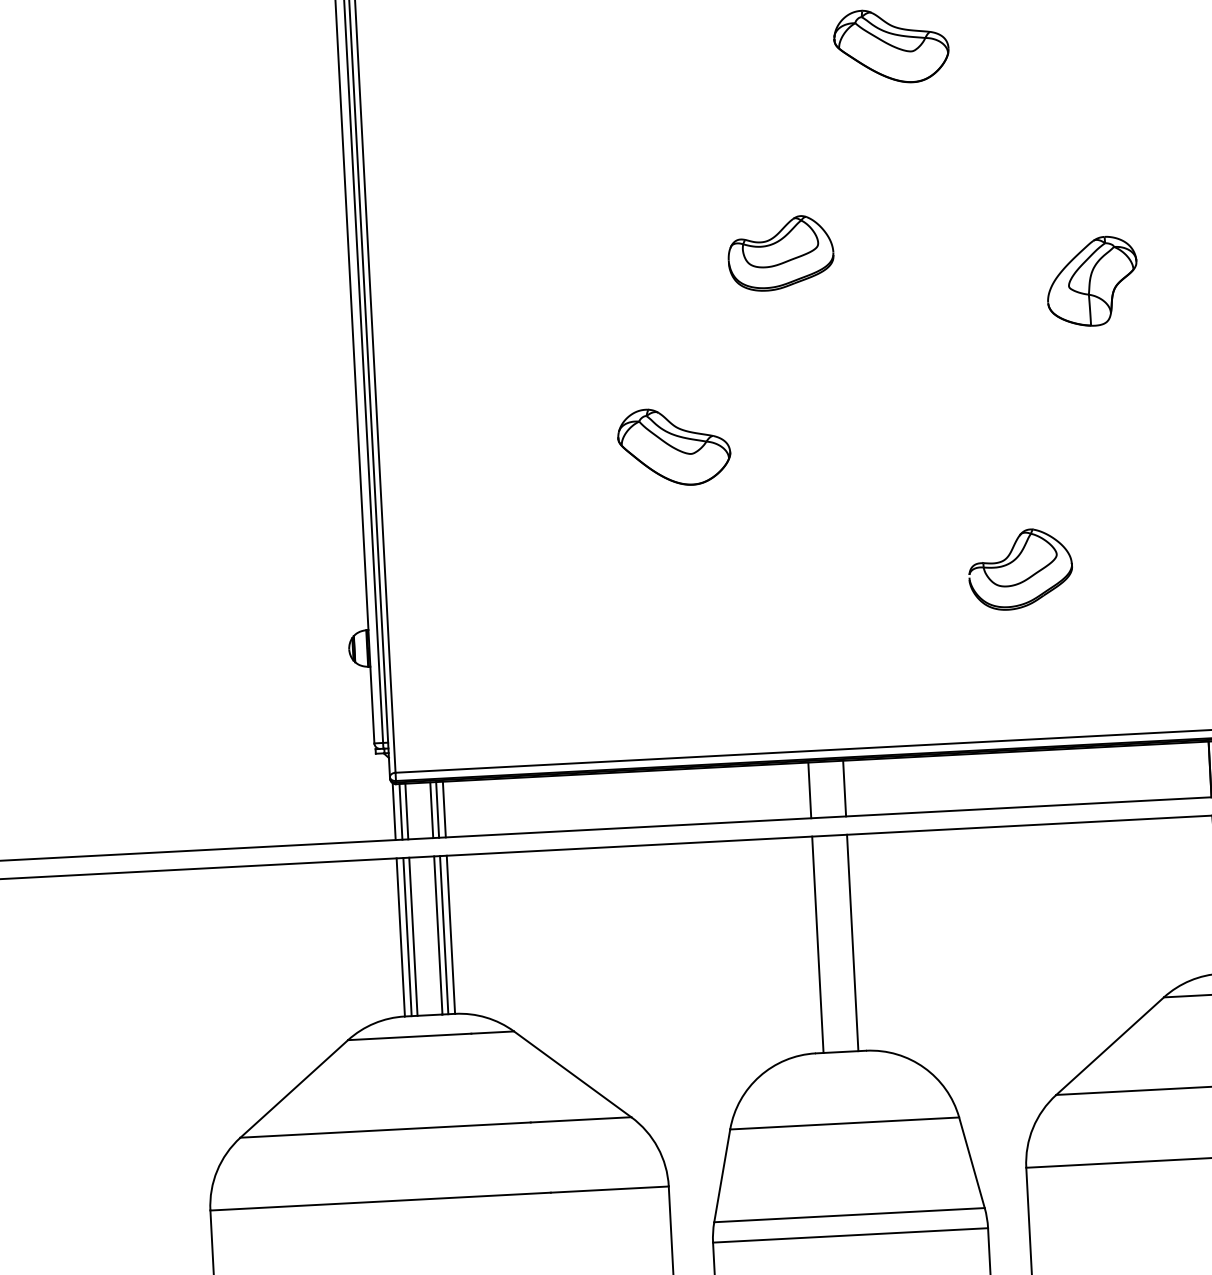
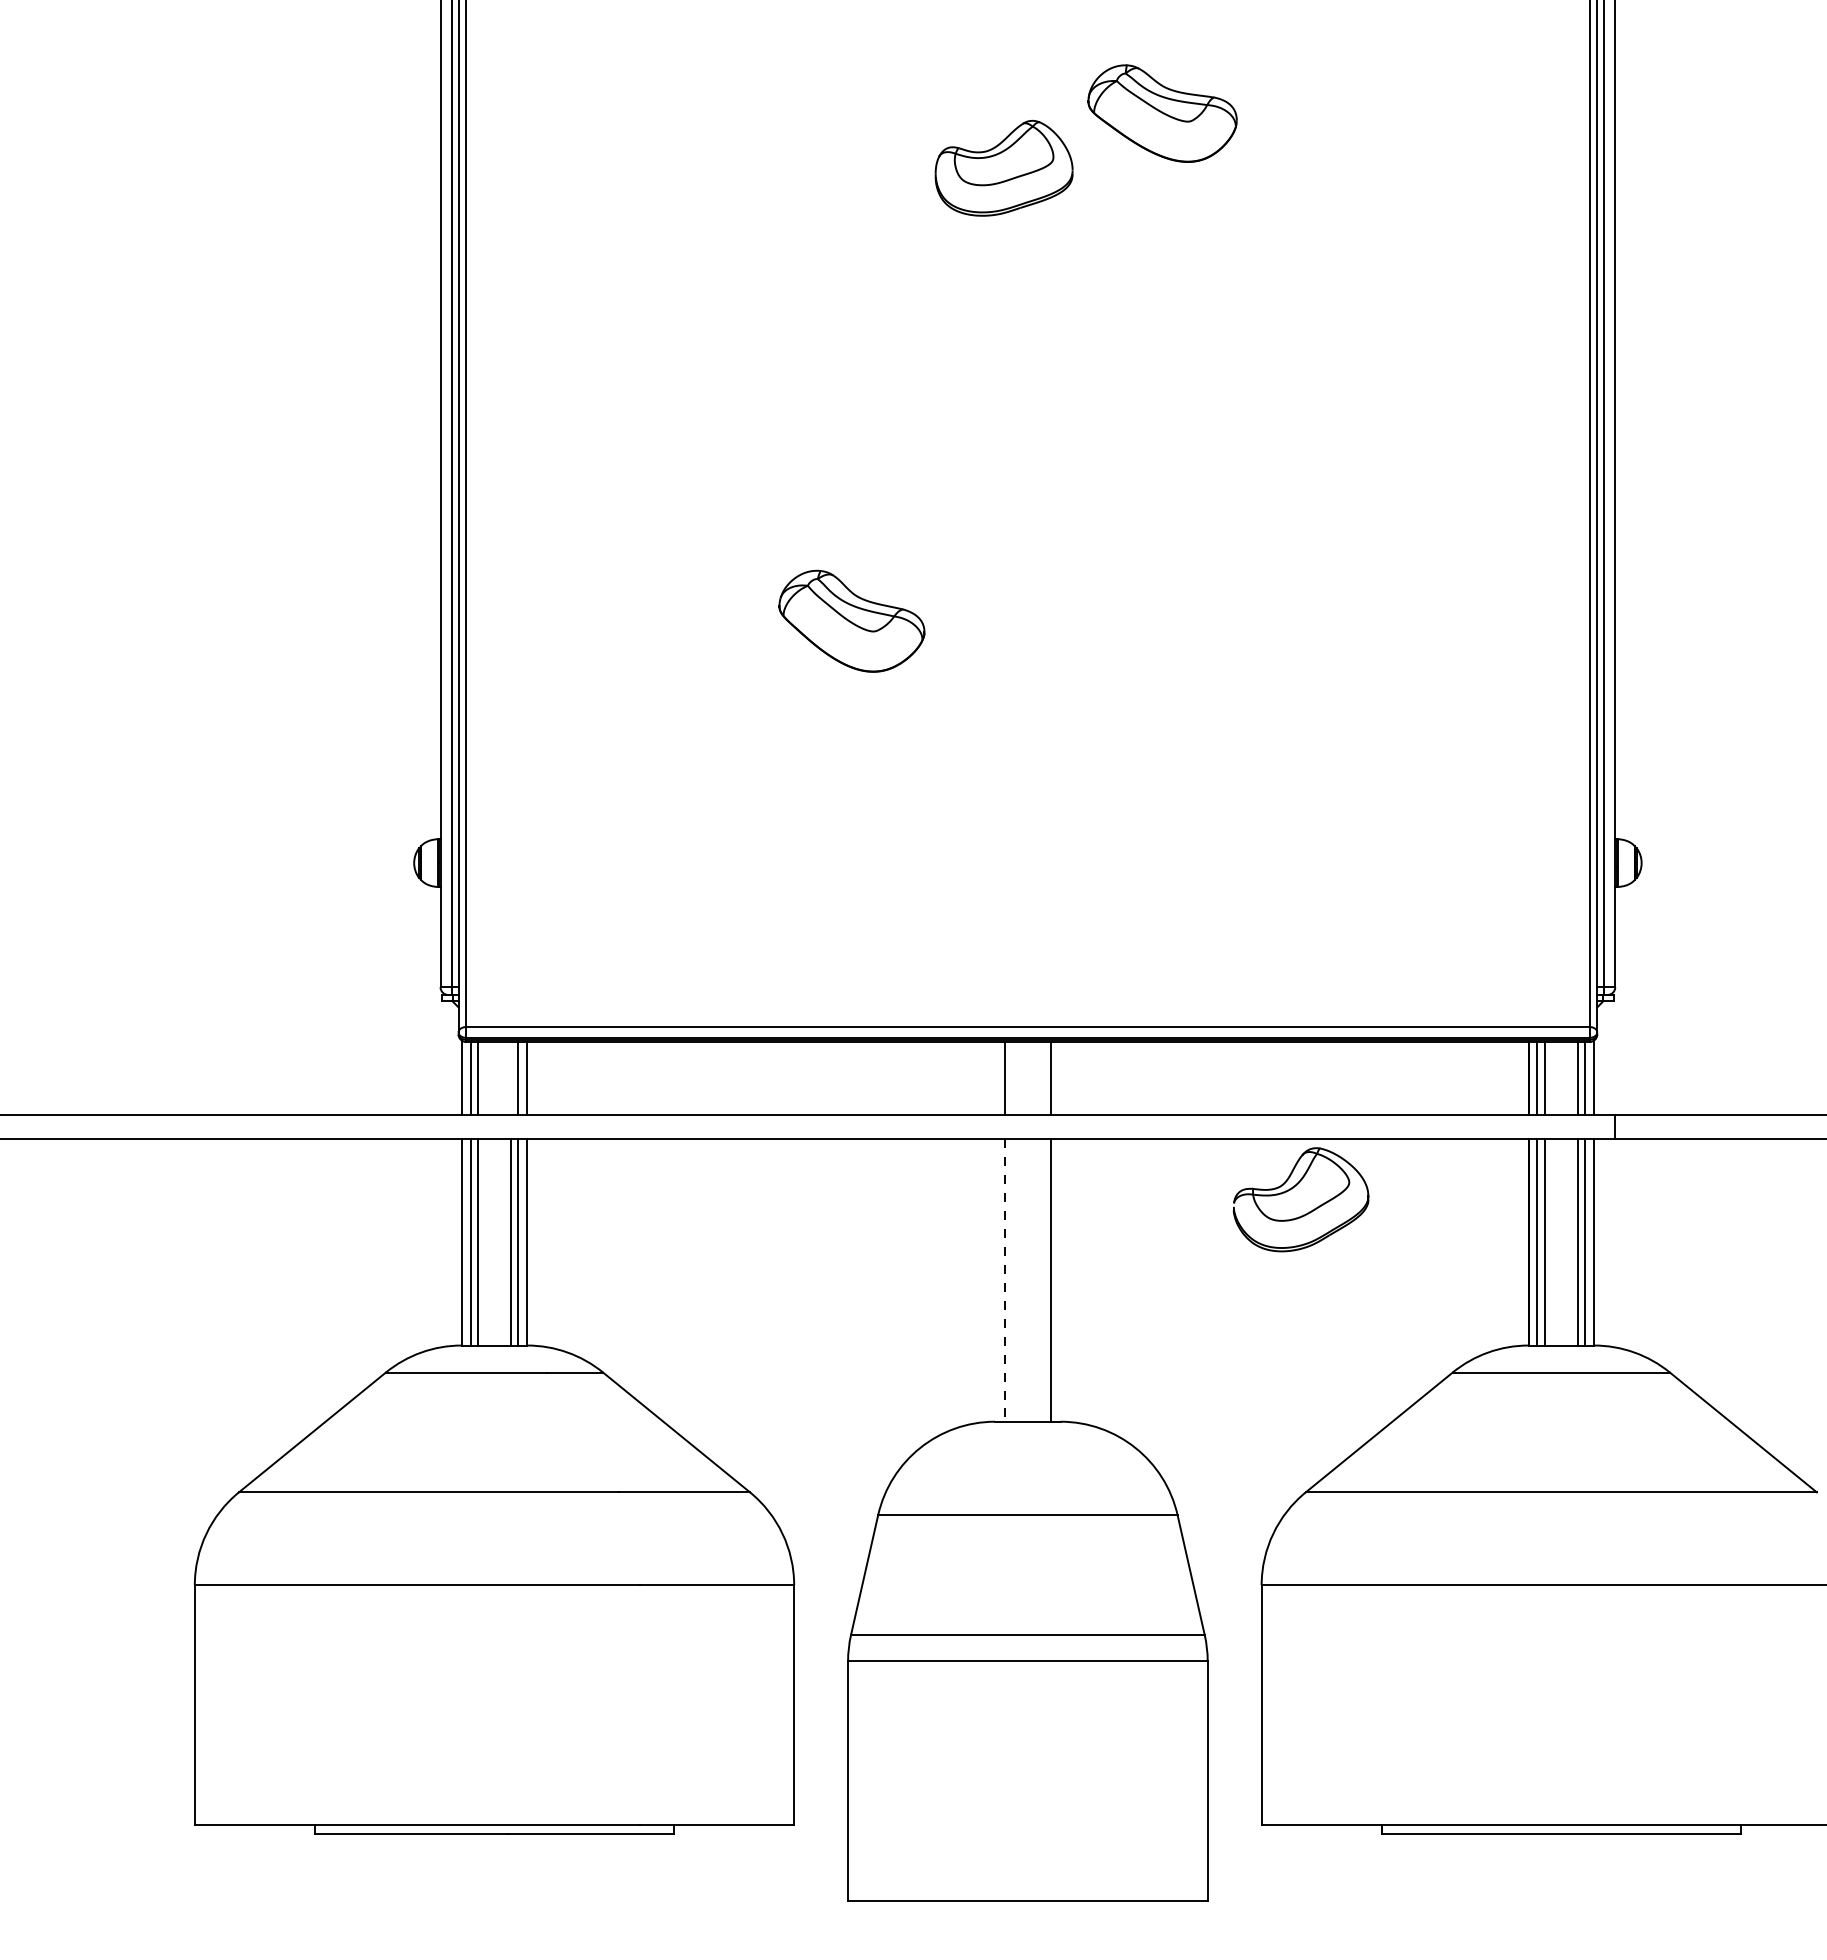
part: (780, 252) -> (1003, 167), moved
part: (1092, 281) -> (1408, 433), removed
part: (1020, 569) -> (1300, 1199), moved
line: (431, 810) -> (510, 1078), removed
line: (818, 944) -> (1005, 1280), solid -> dashed

